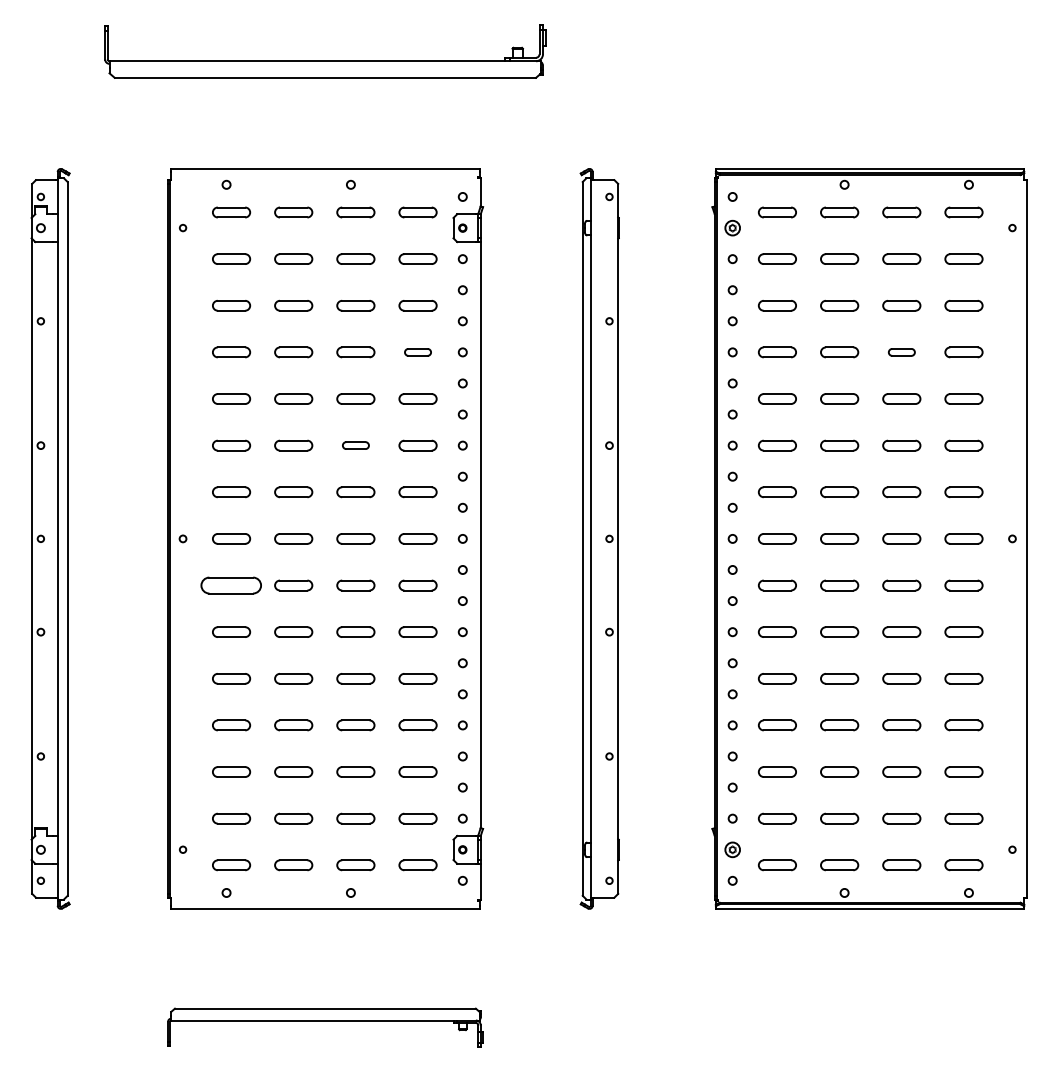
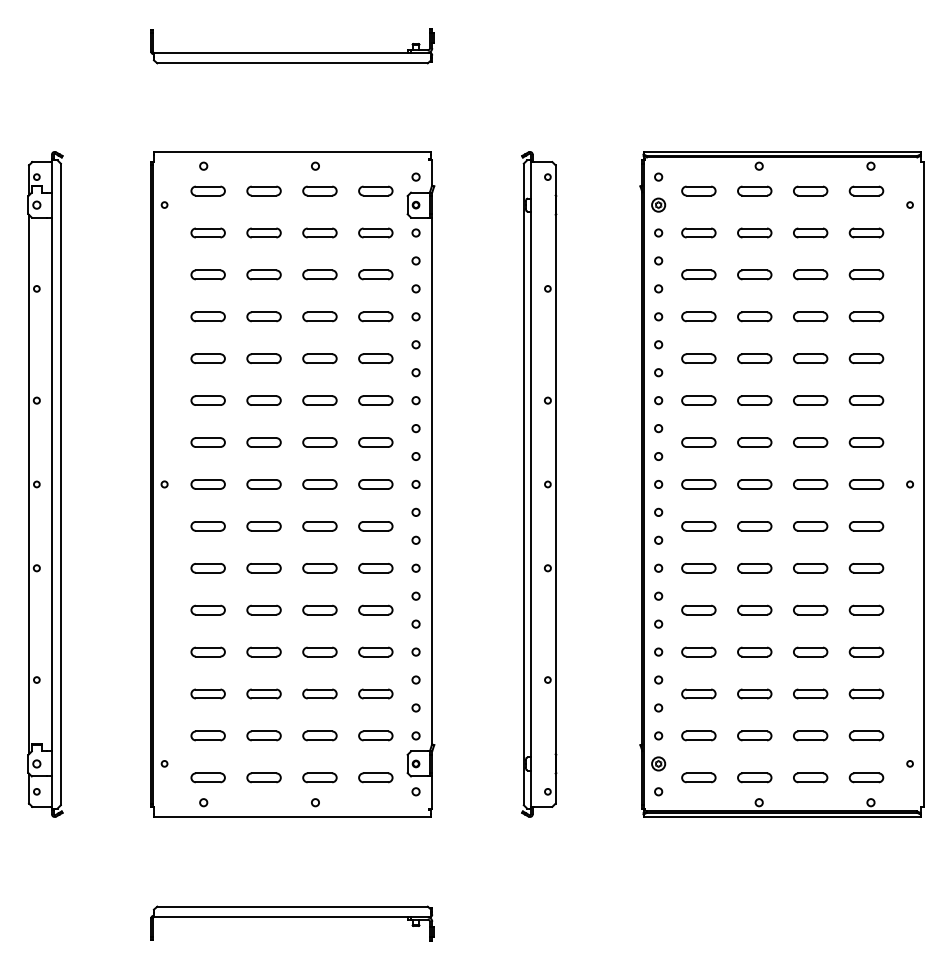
part: (325, 51) -> (292, 46), size x0.71
part: (417, 352) -> (375, 316), size x1.43
part: (901, 352) -> (810, 316), size x1.43
part: (355, 445) -> (319, 400), size x1.43
part: (231, 585) -> (208, 526), size x0.62

